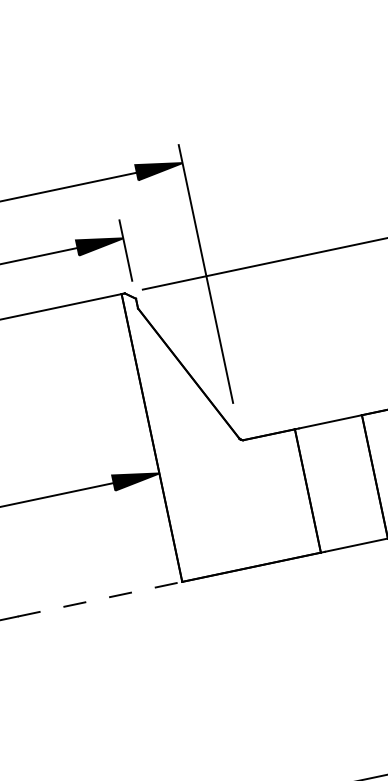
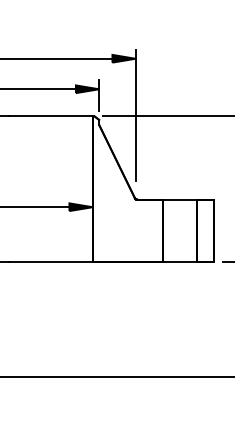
line: (99, 599) -> (50, 262), dashed -> solid

